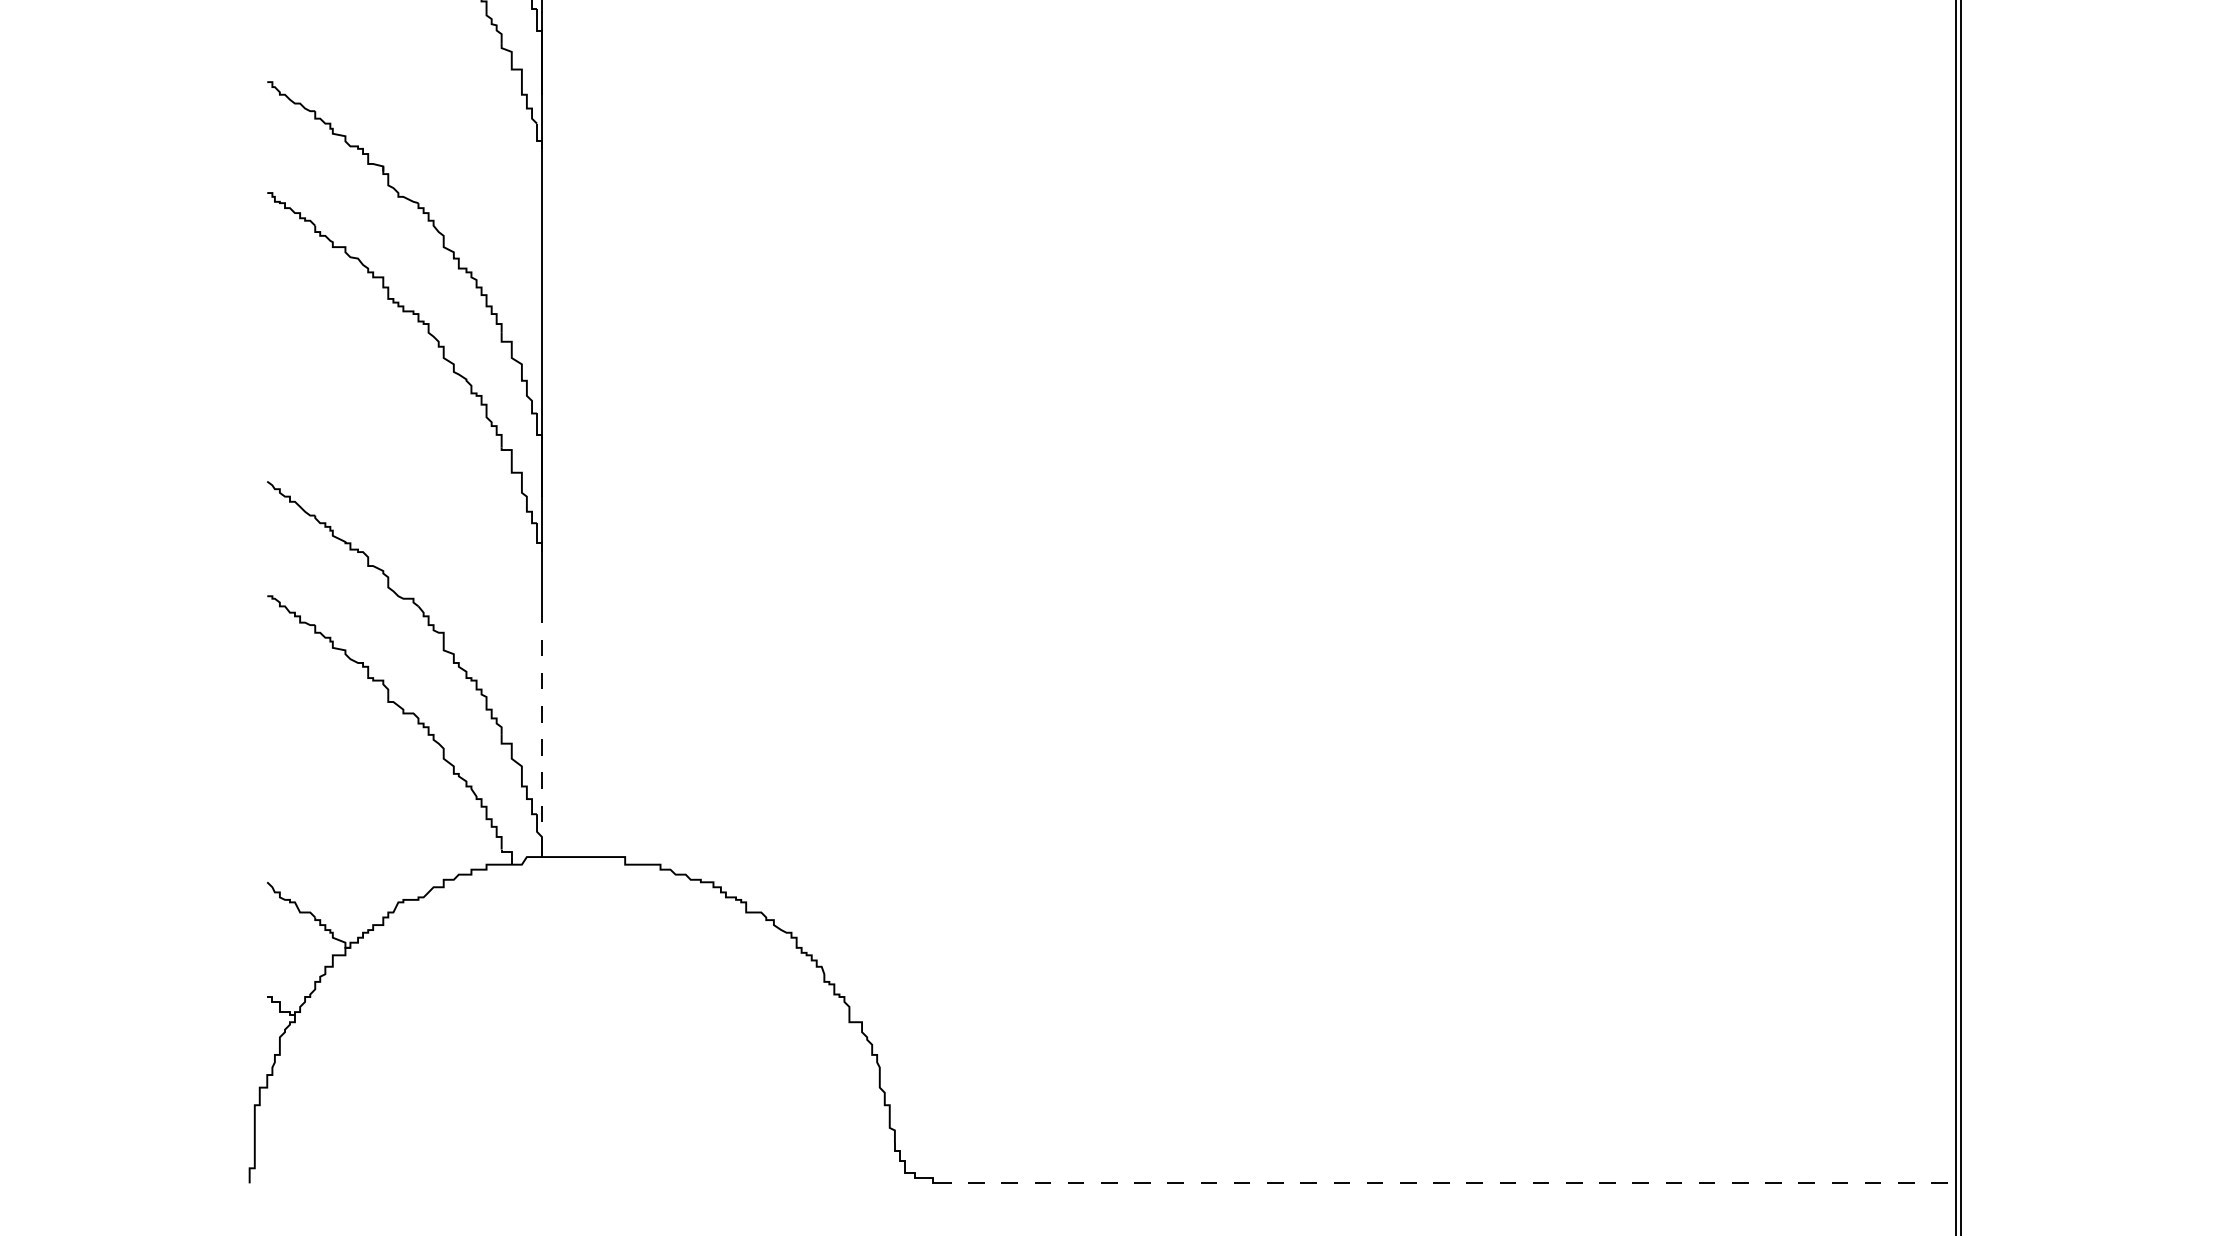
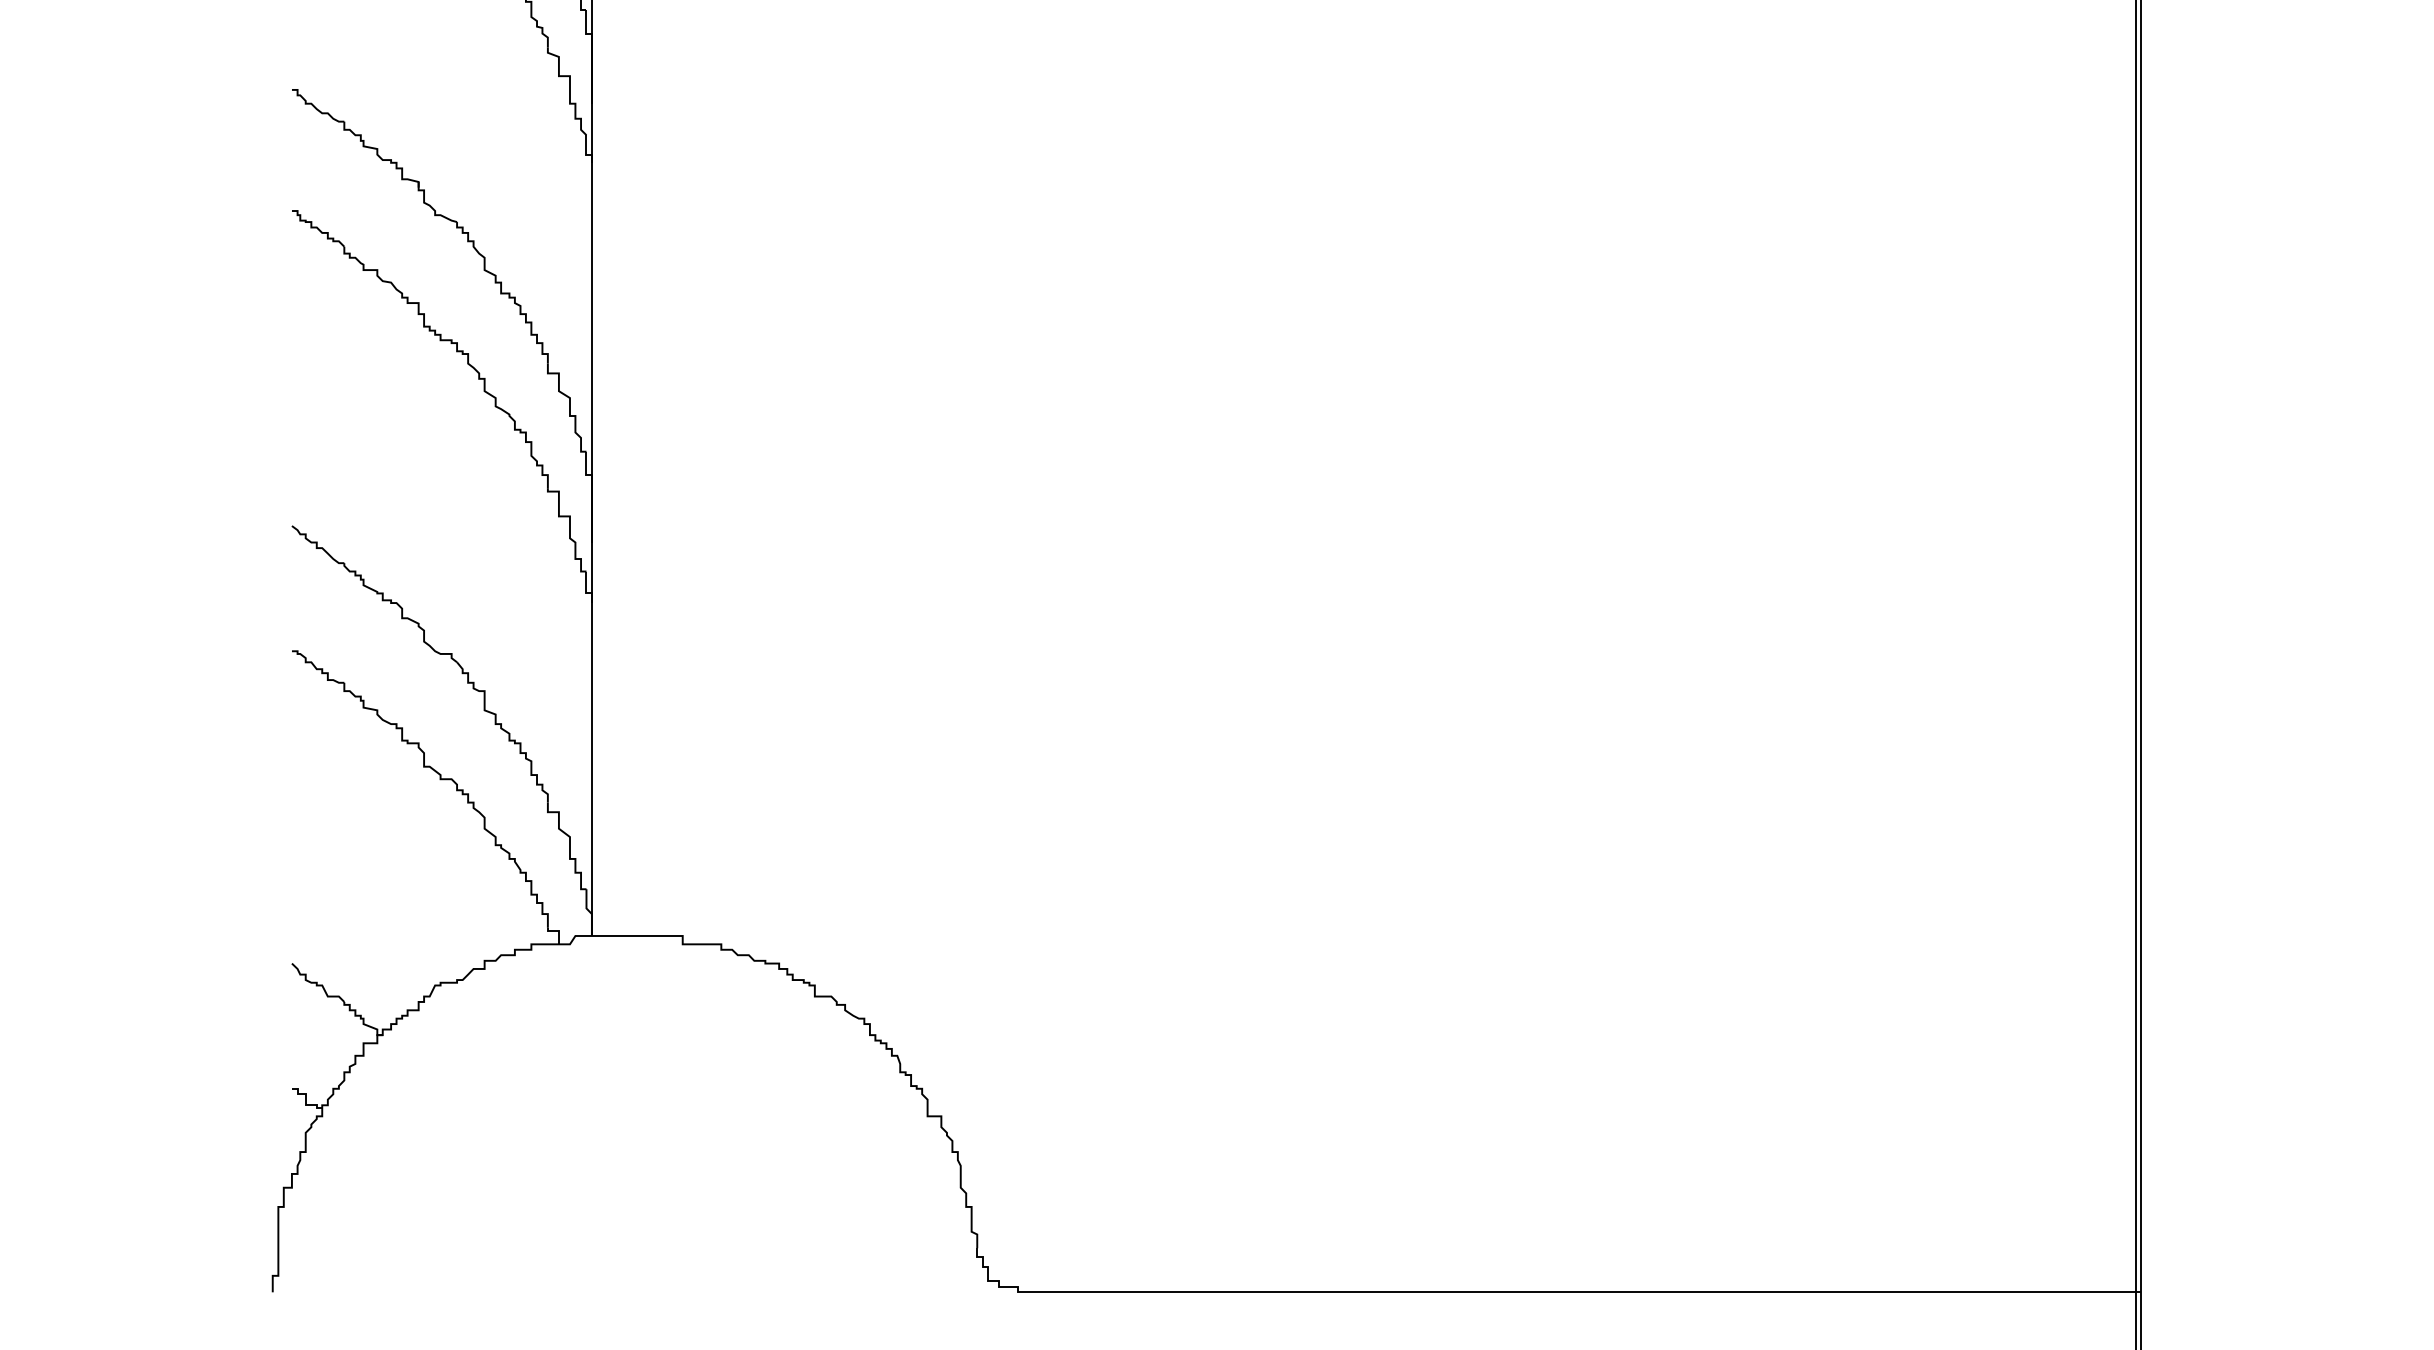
line: (541, 732) -> (591, 799), dashed -> solid
line: (1448, 1183) -> (1581, 1292), dashed -> solid

